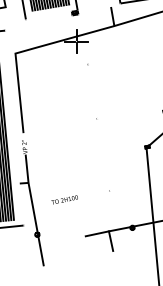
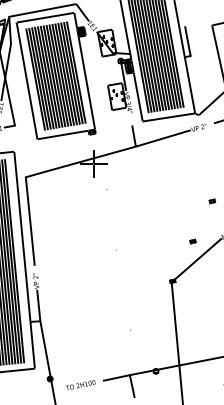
line: (48, 15) -> (62, 134), added
line: (14, 127) -> (24, 259), added
text: (64, 200) -> (80, 385), moved

